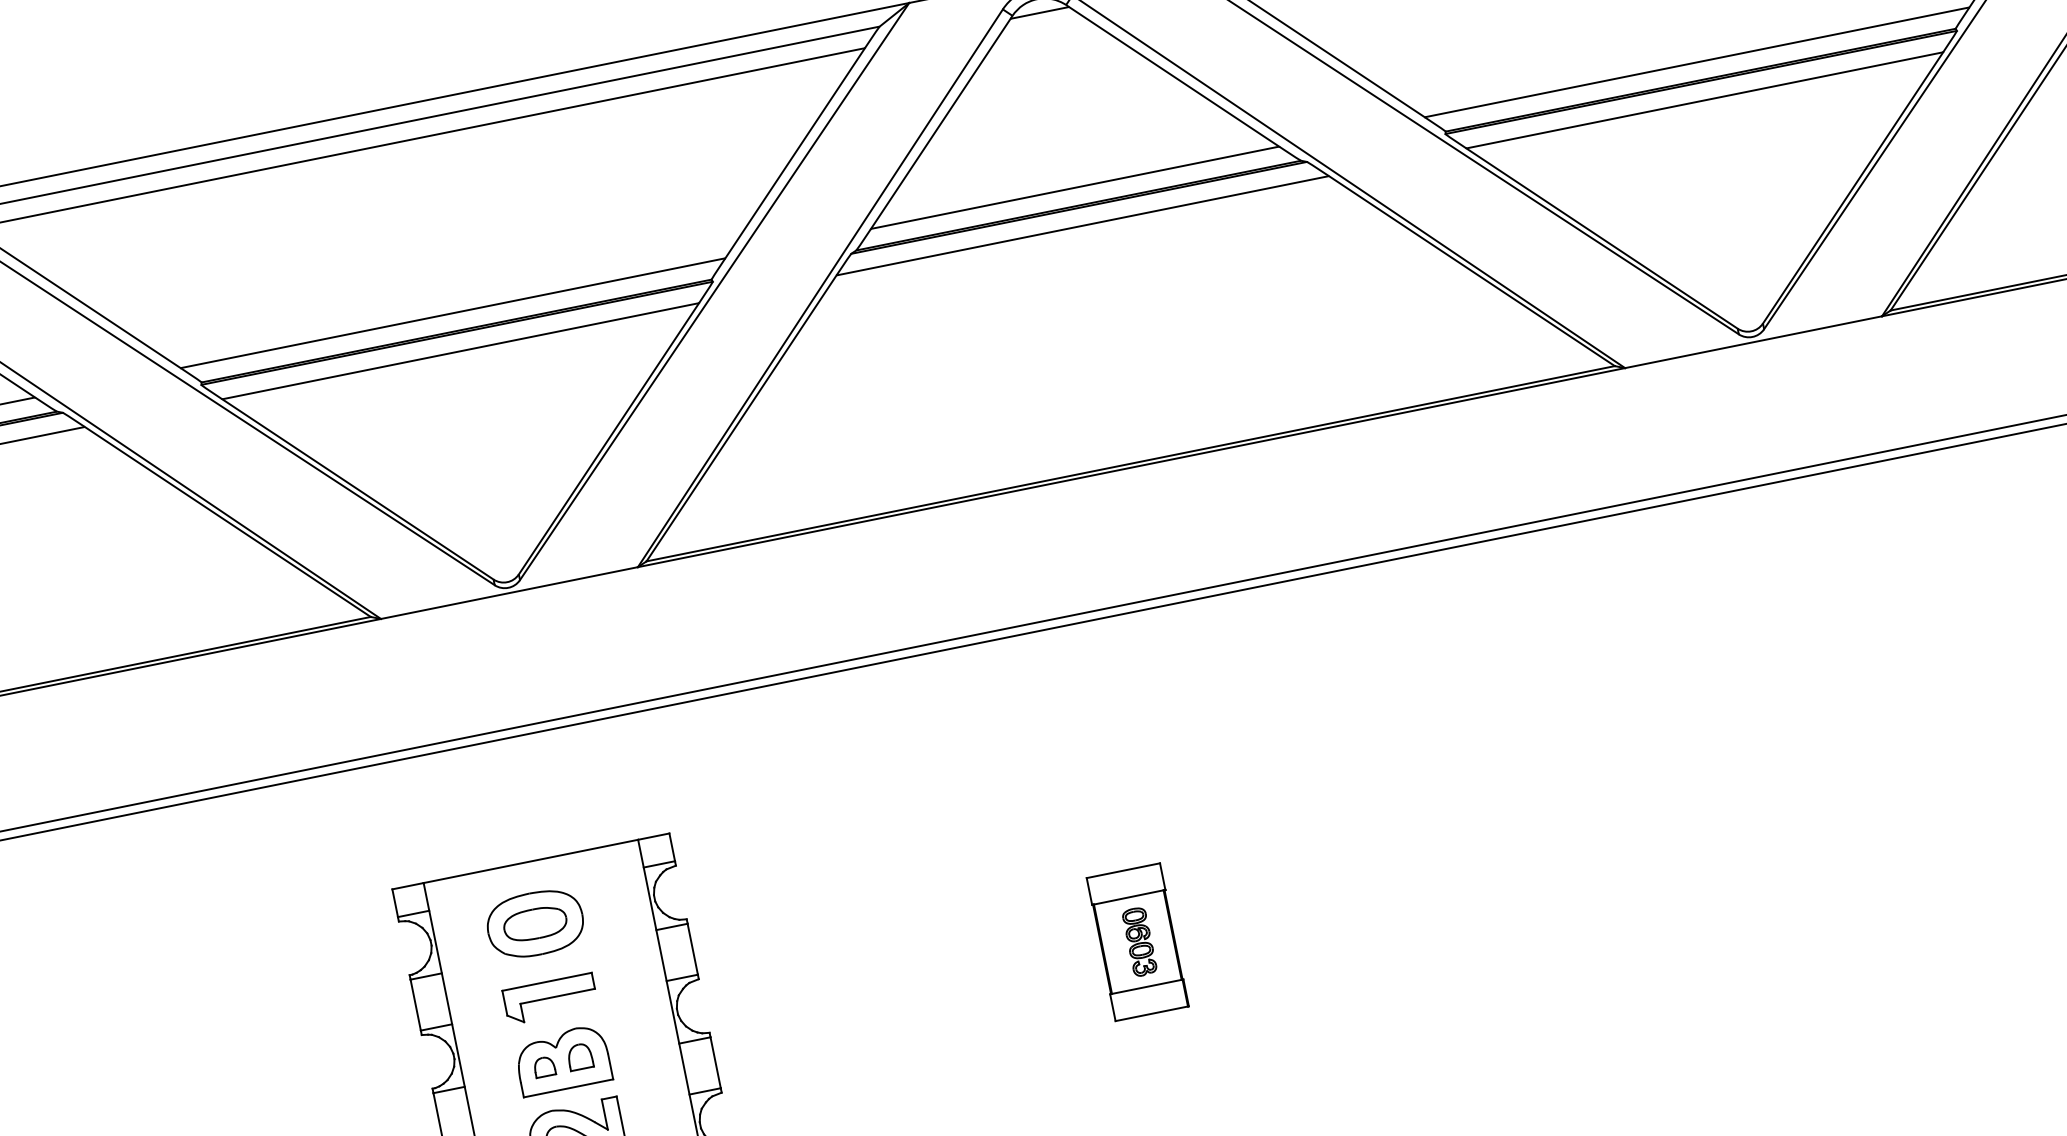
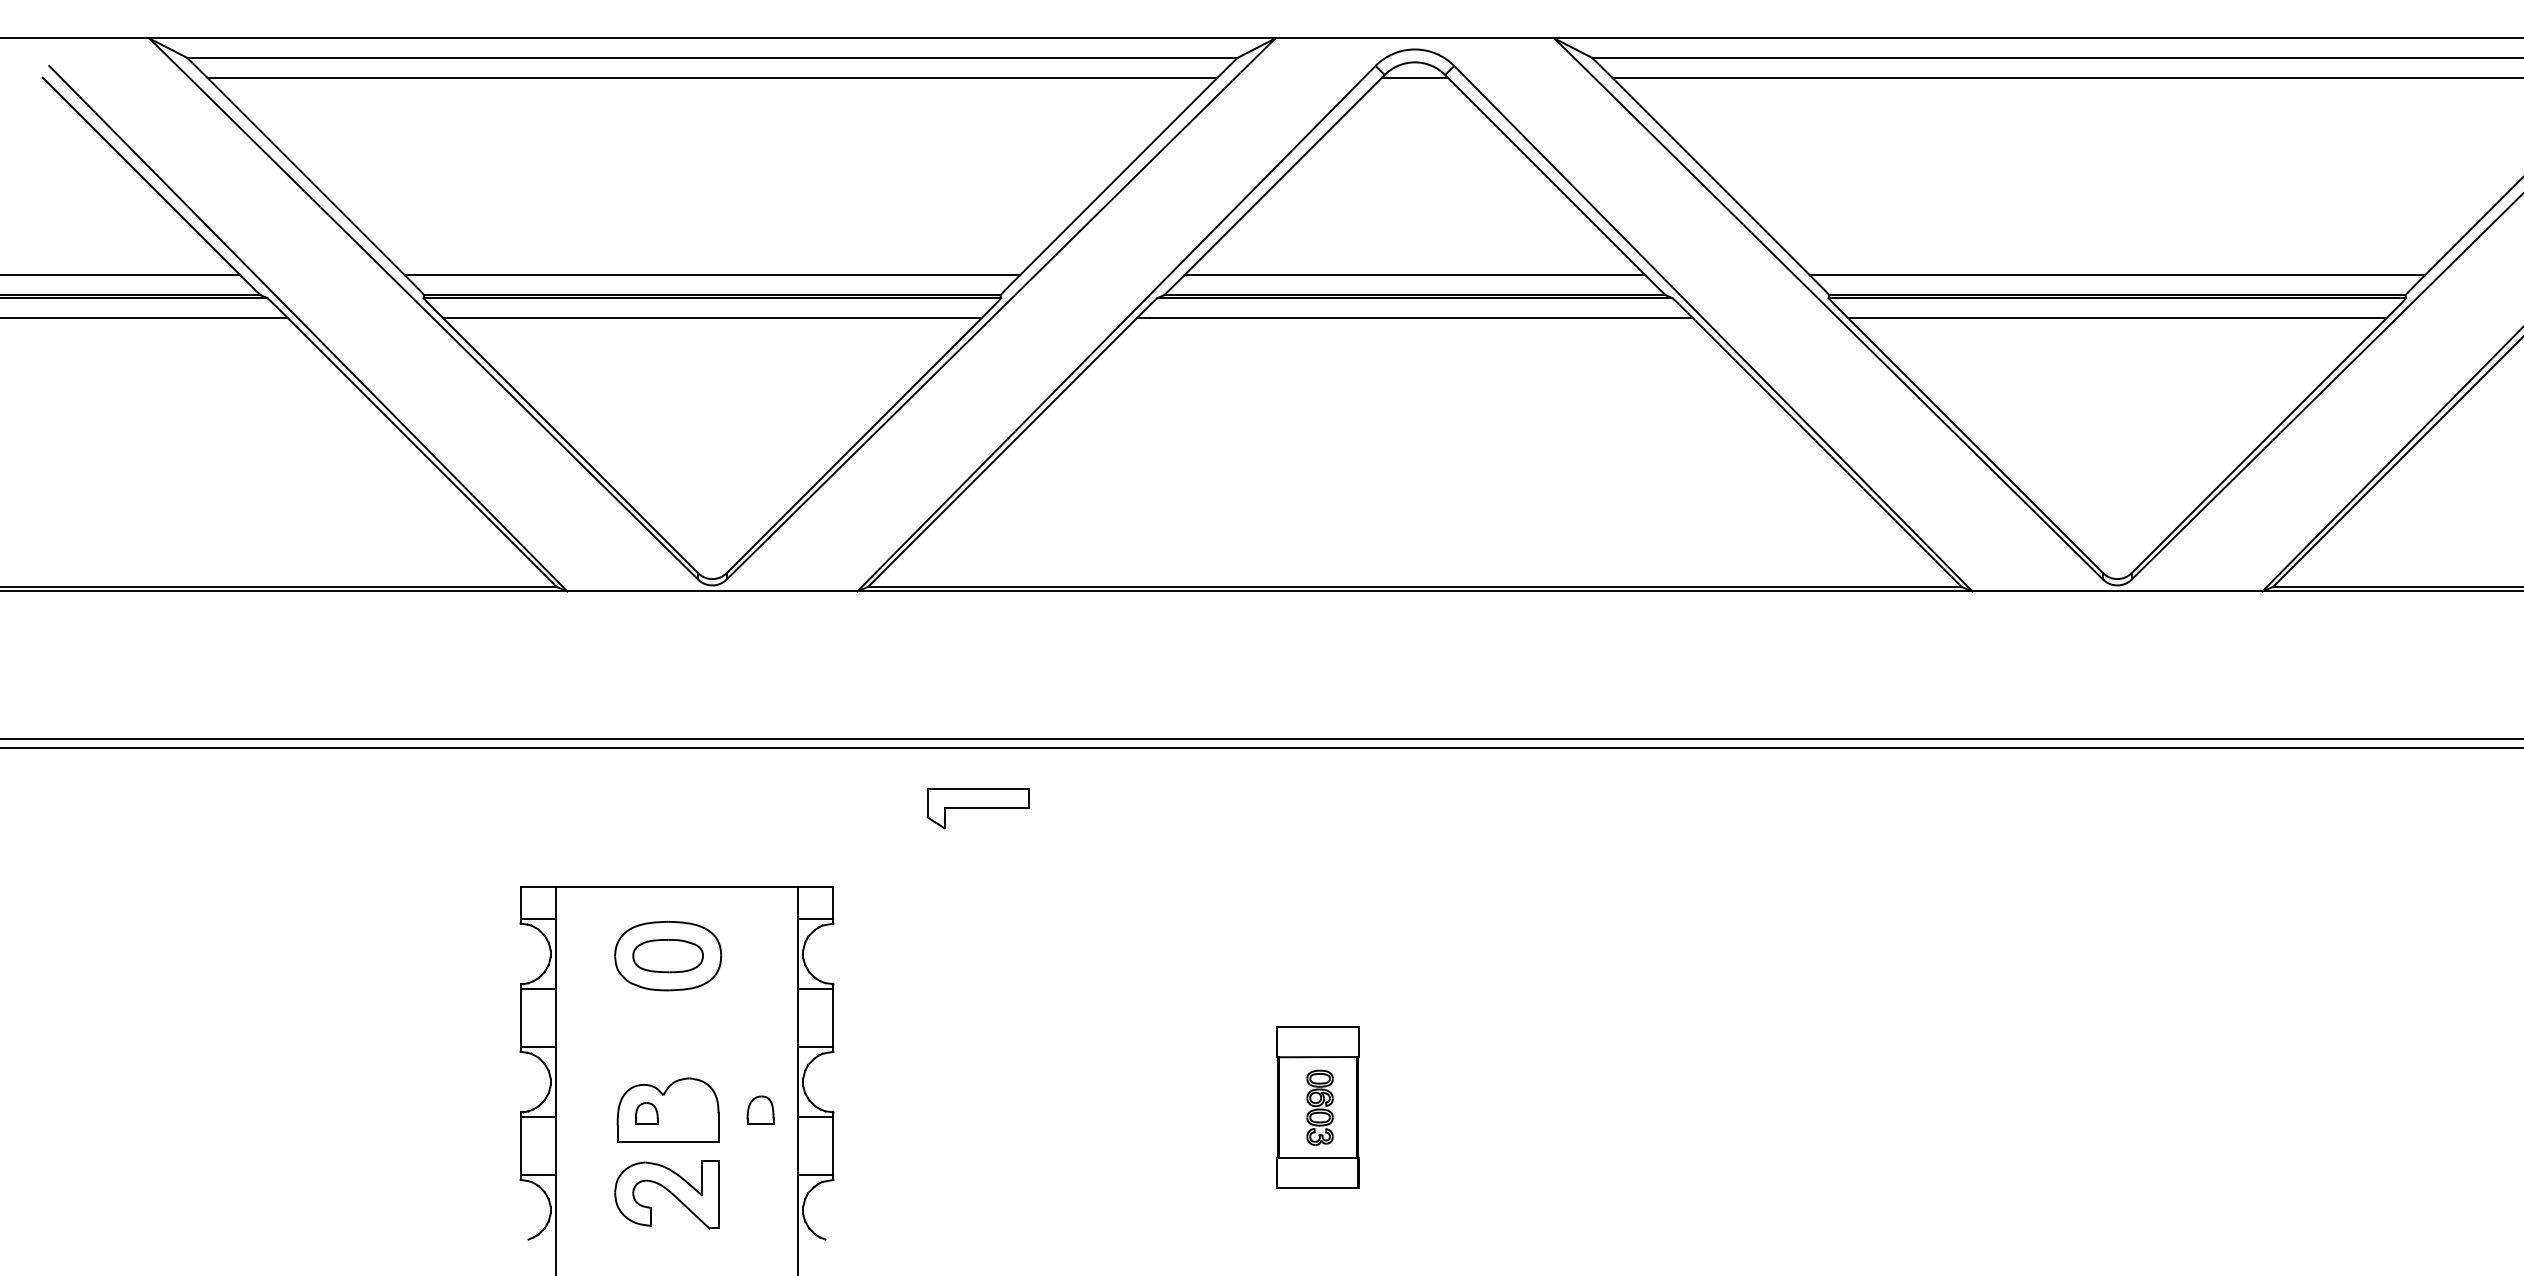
part: (549, 998) -> (977, 808), moved
part: (579, 1056) -> (760, 1109), moved

